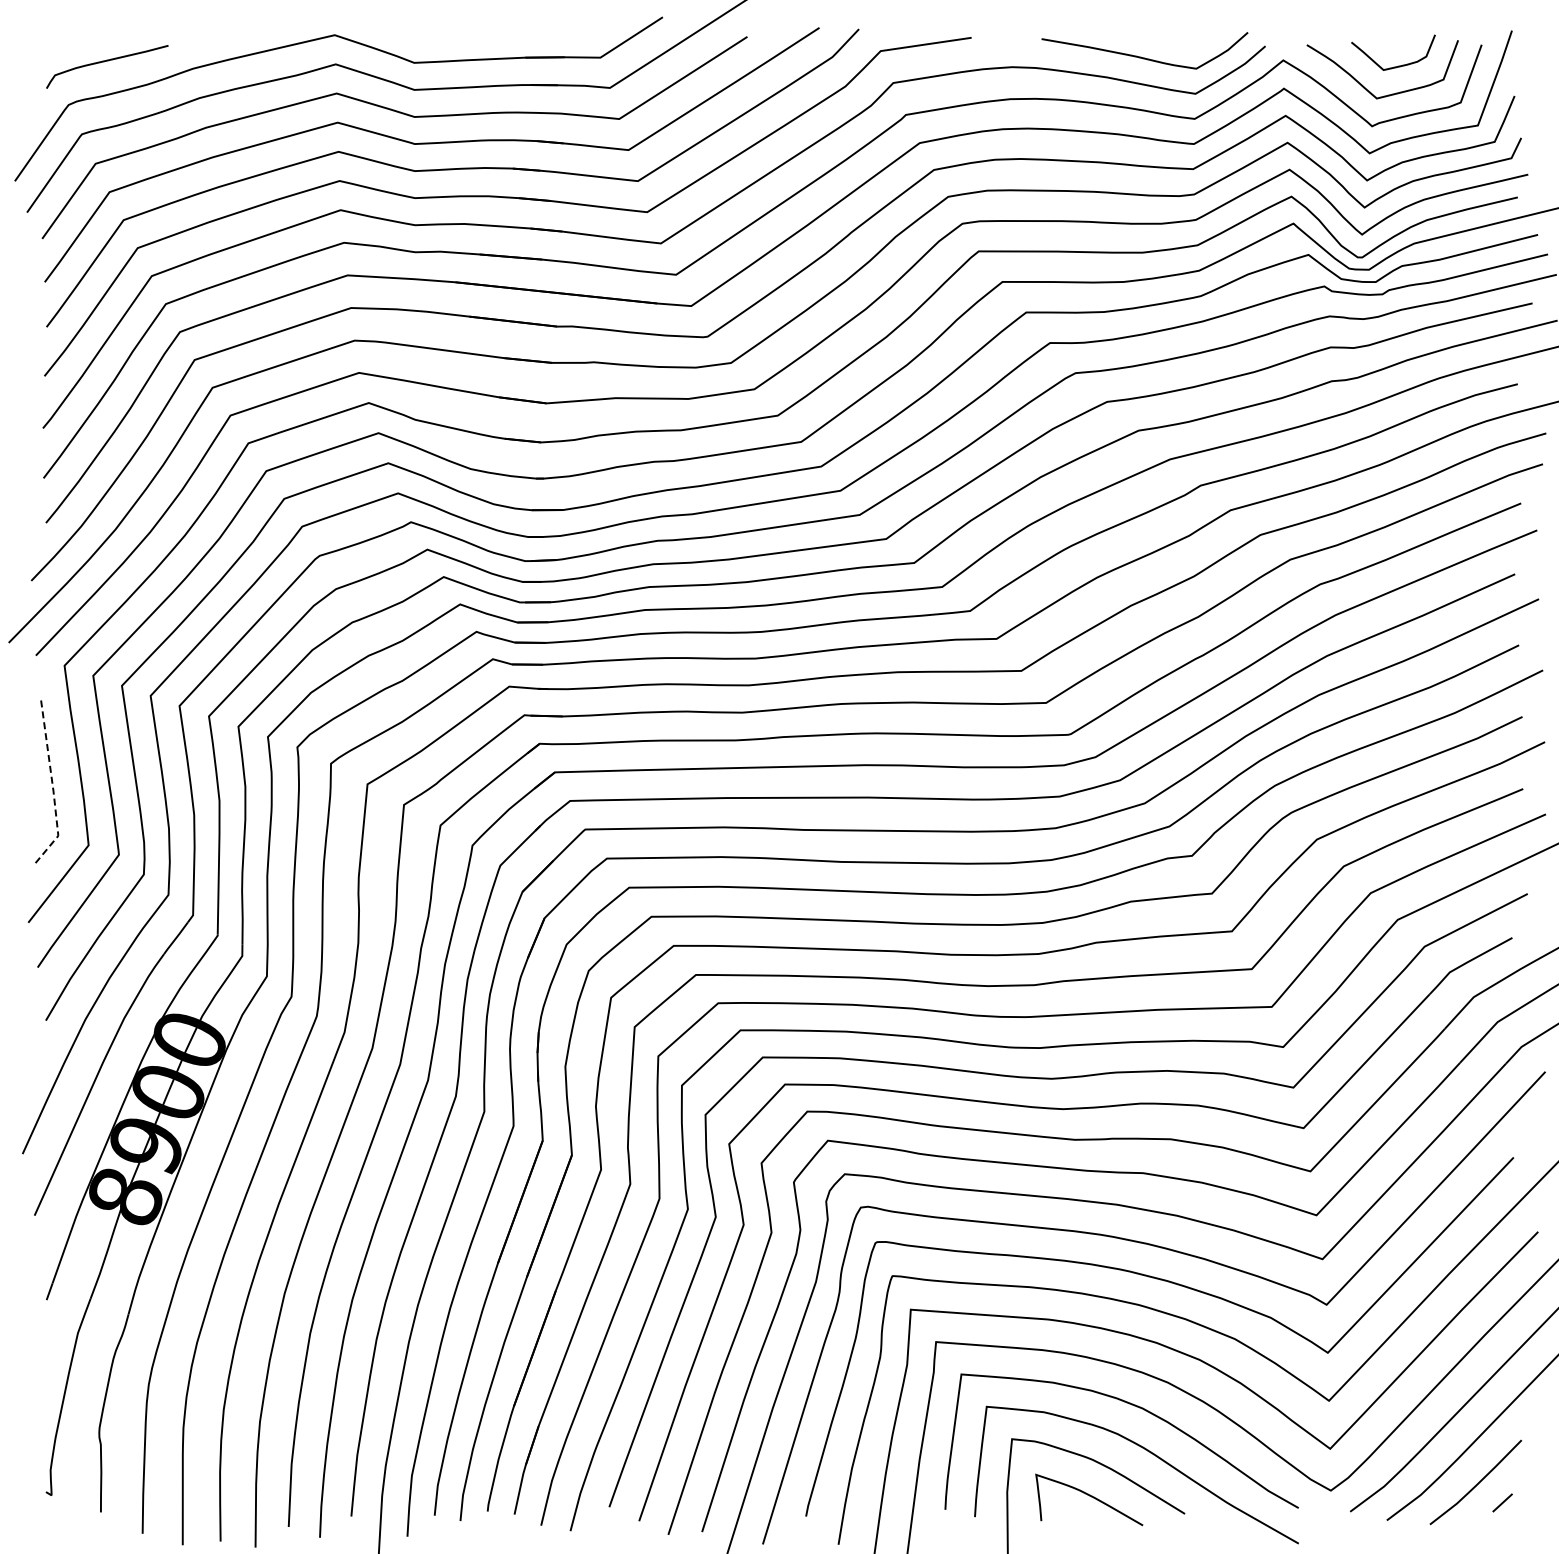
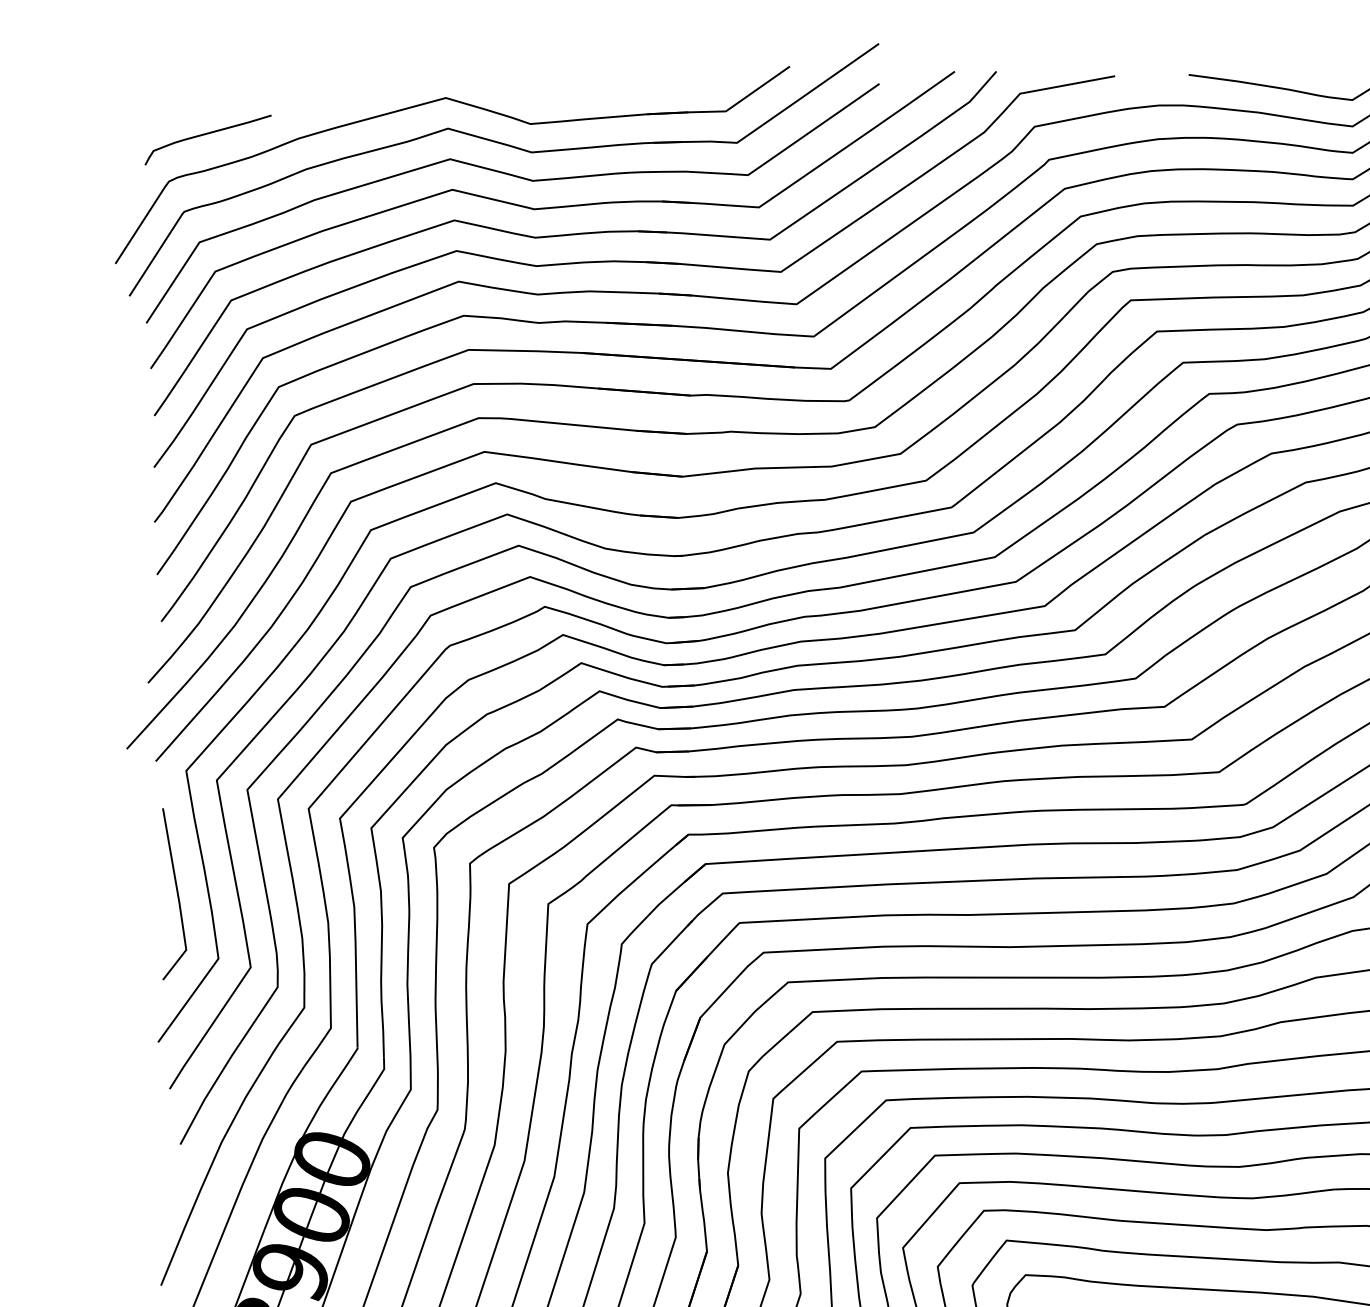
line: (53, 788) -> (179, 900), dashed -> solid

